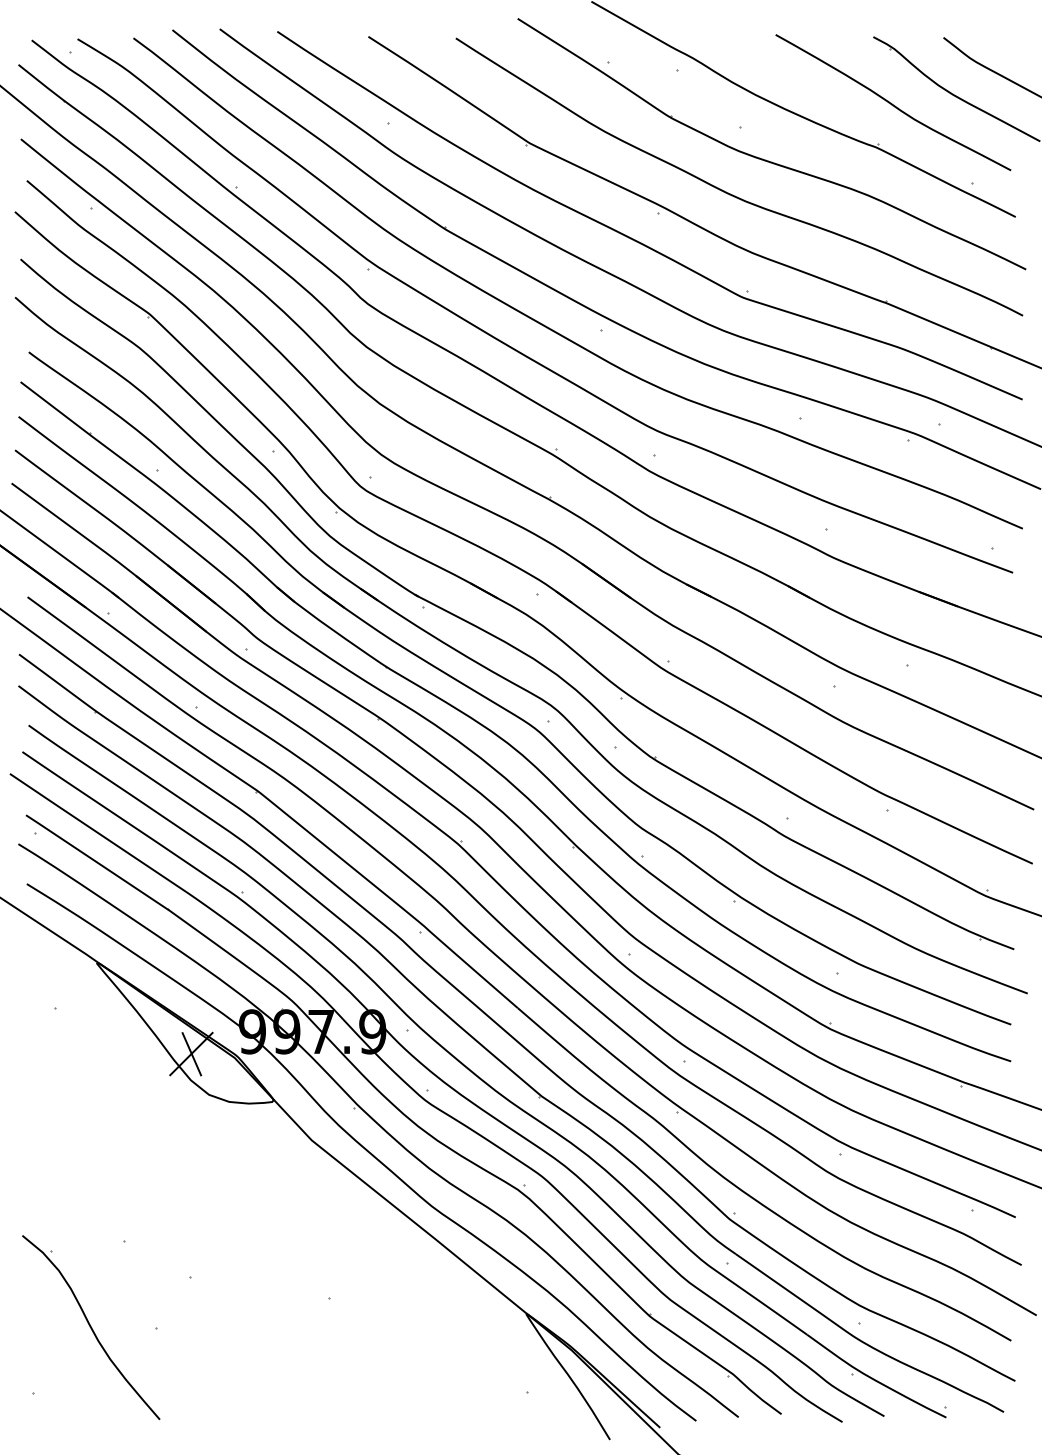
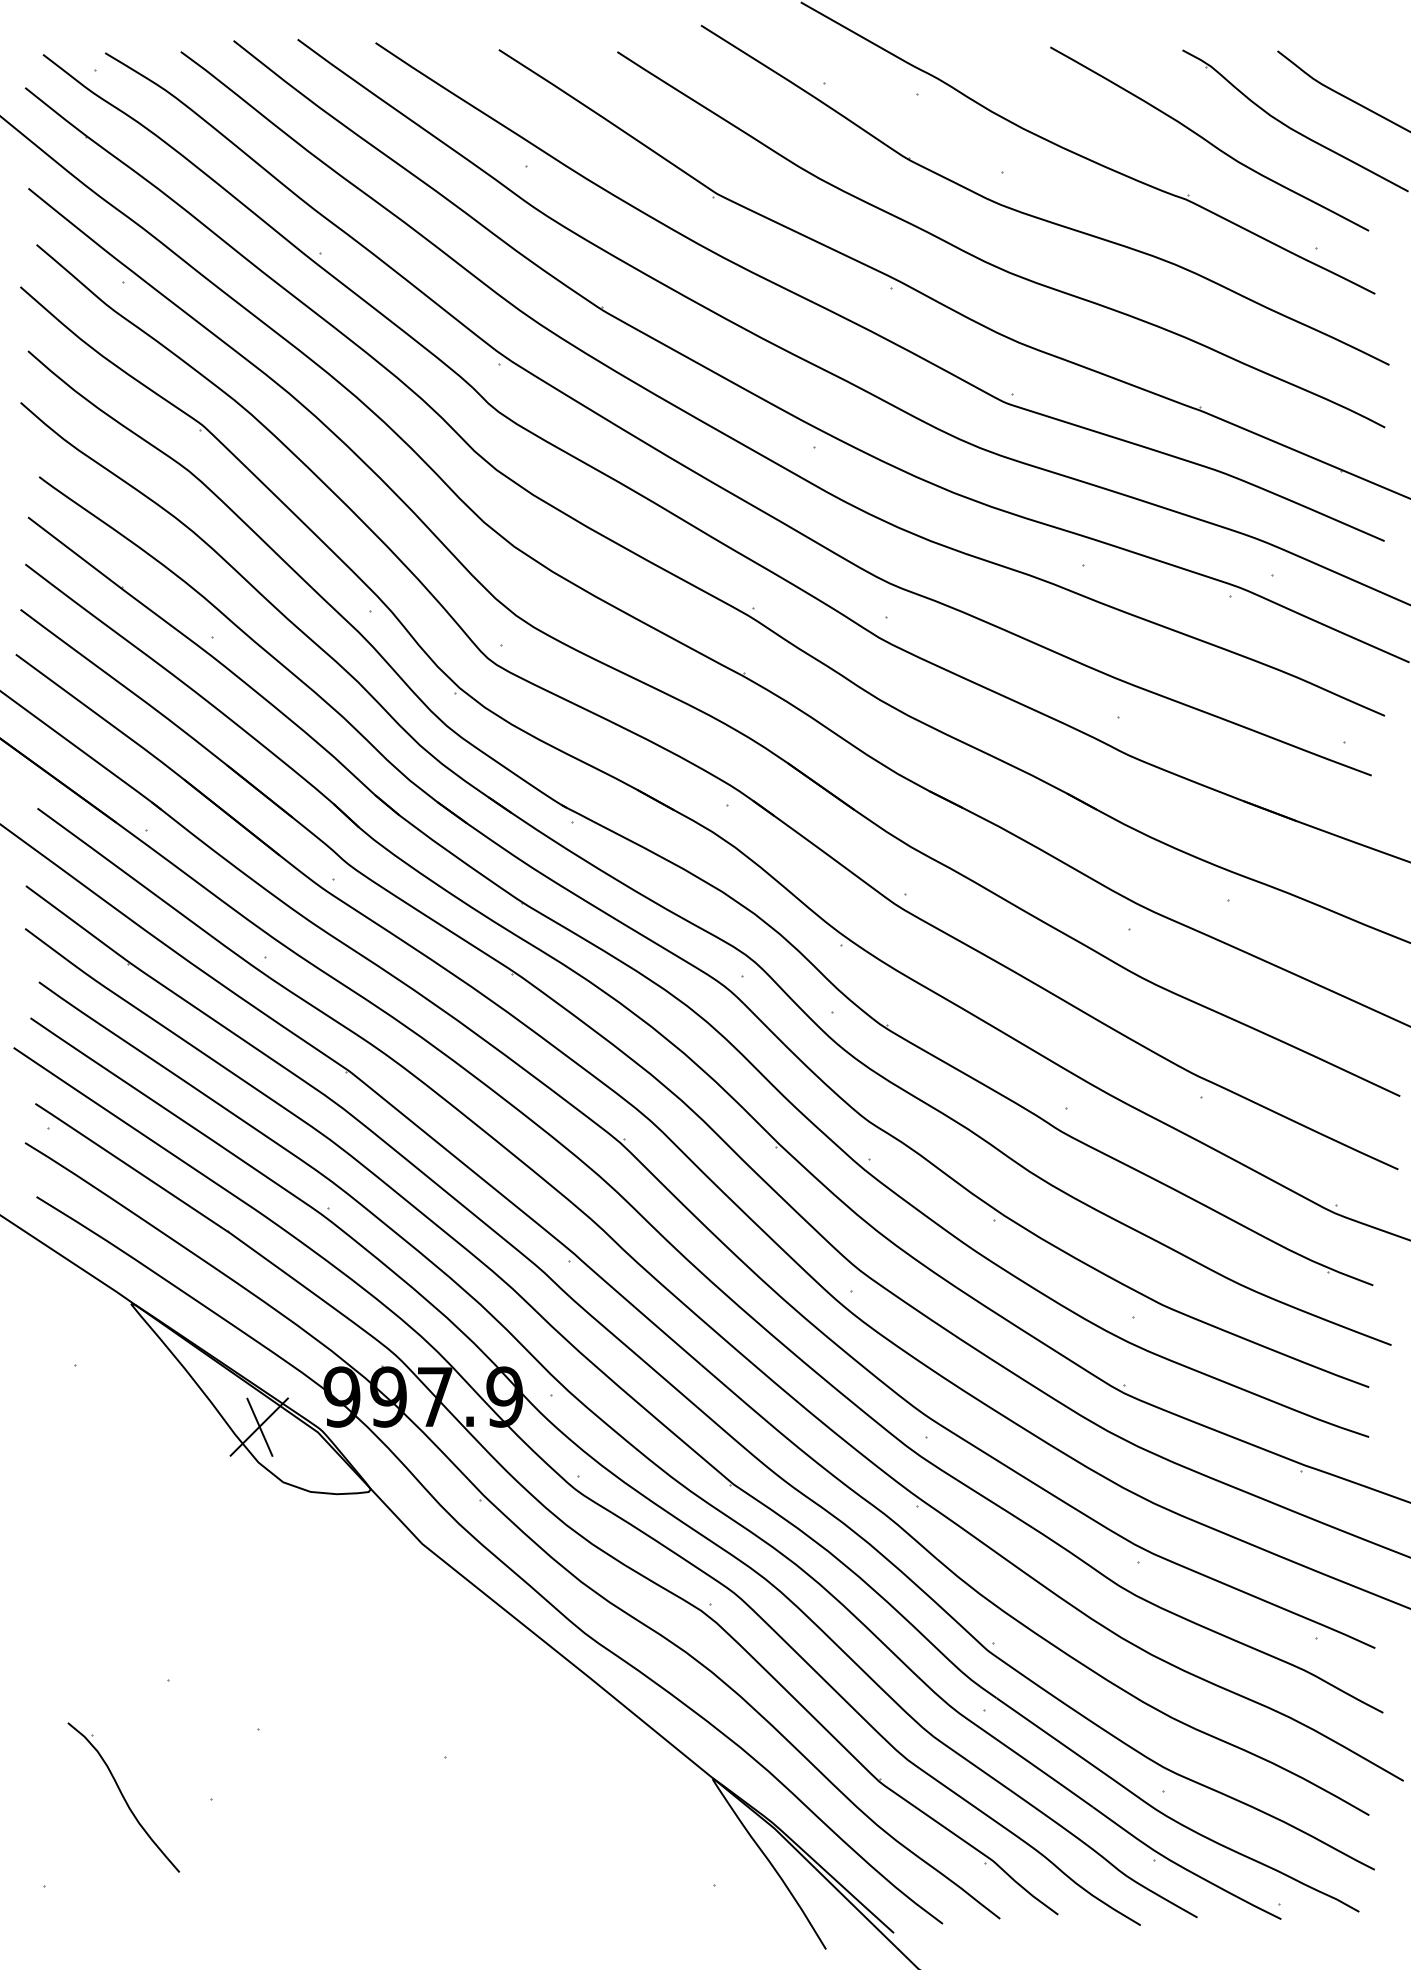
part: (91, 1327) -> (124, 1797), size x0.6

